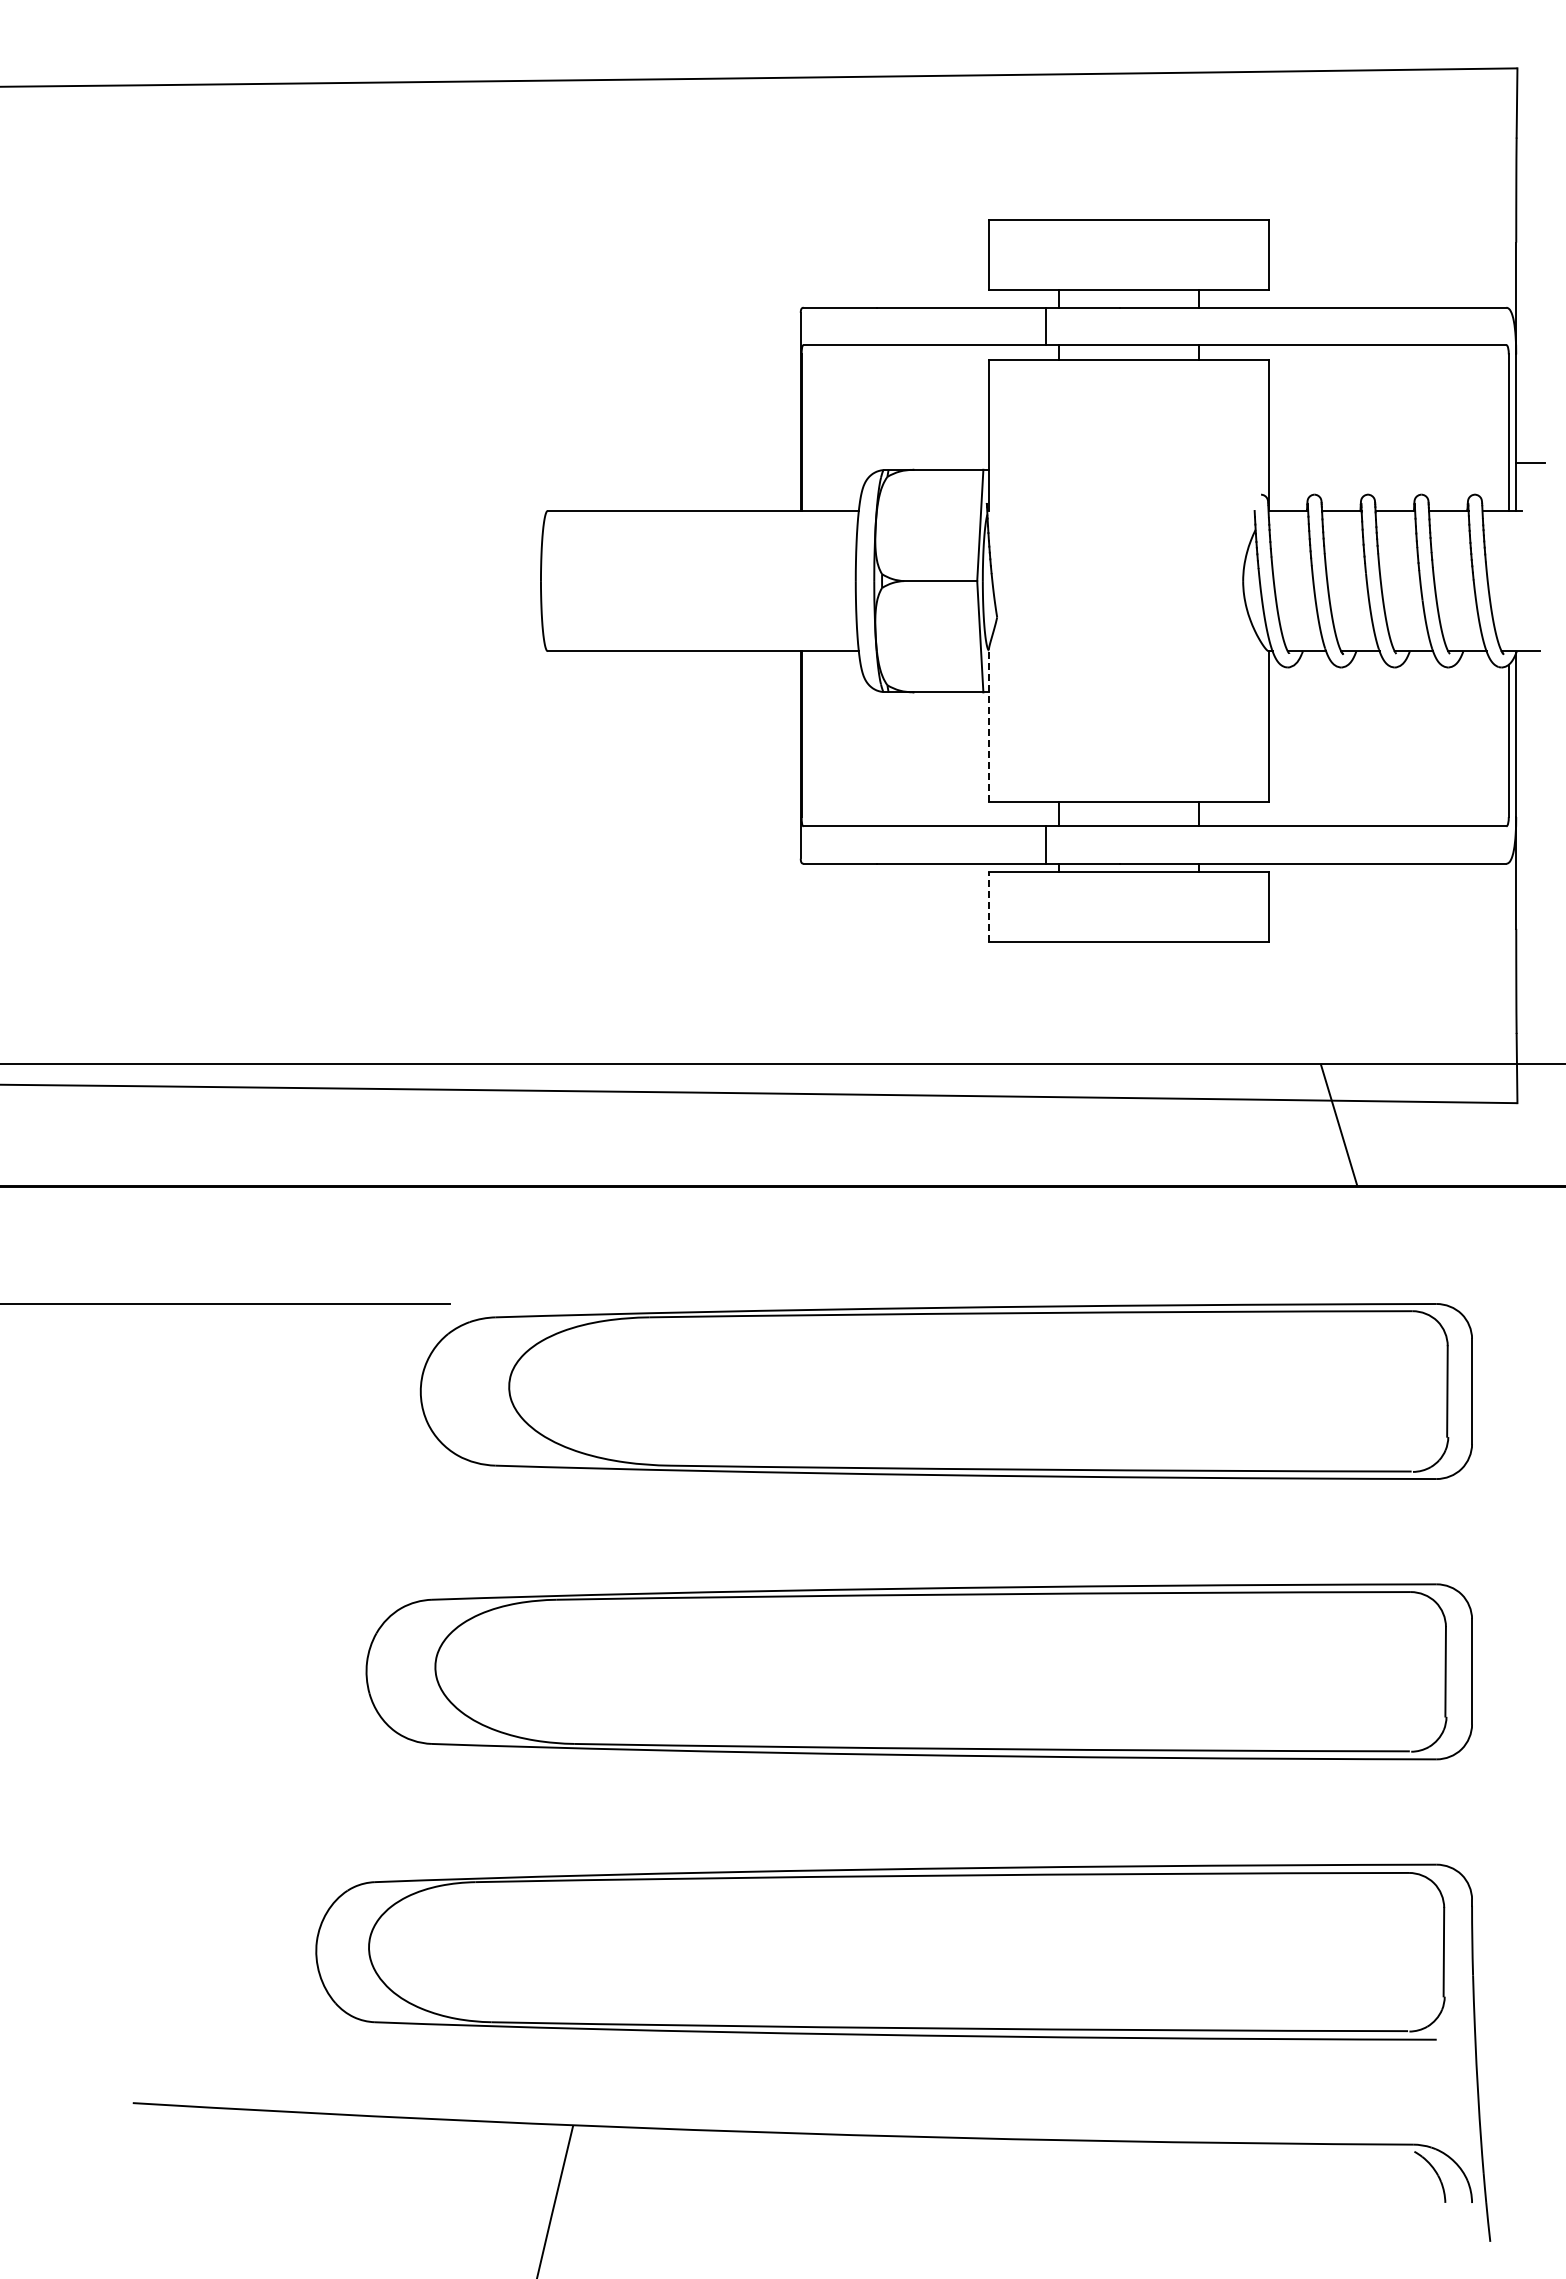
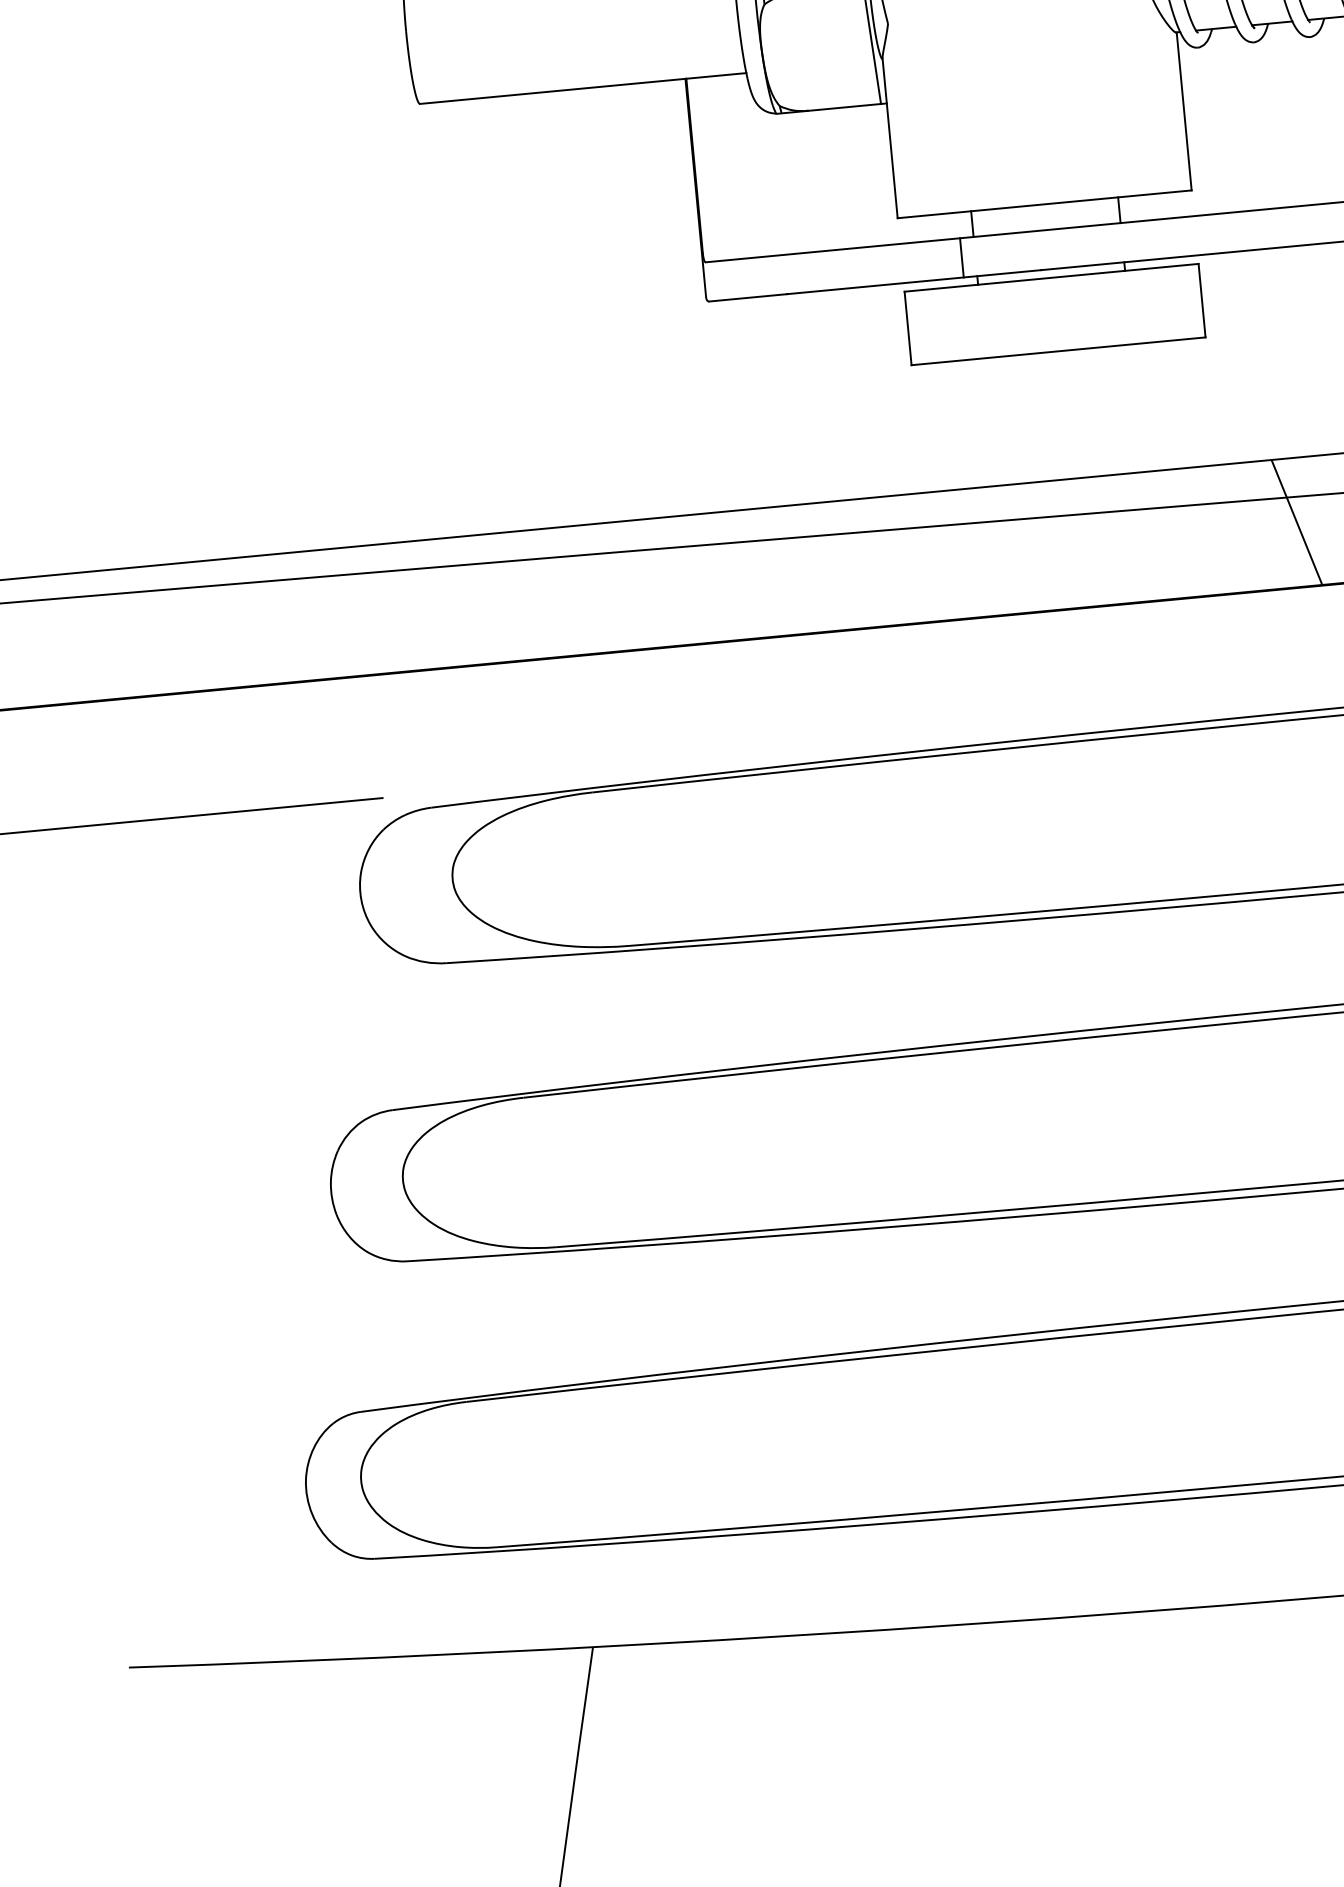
line: (988, 725) -> (889, 138), dashed -> solid
line: (988, 906) -> (907, 327), dashed -> solid

